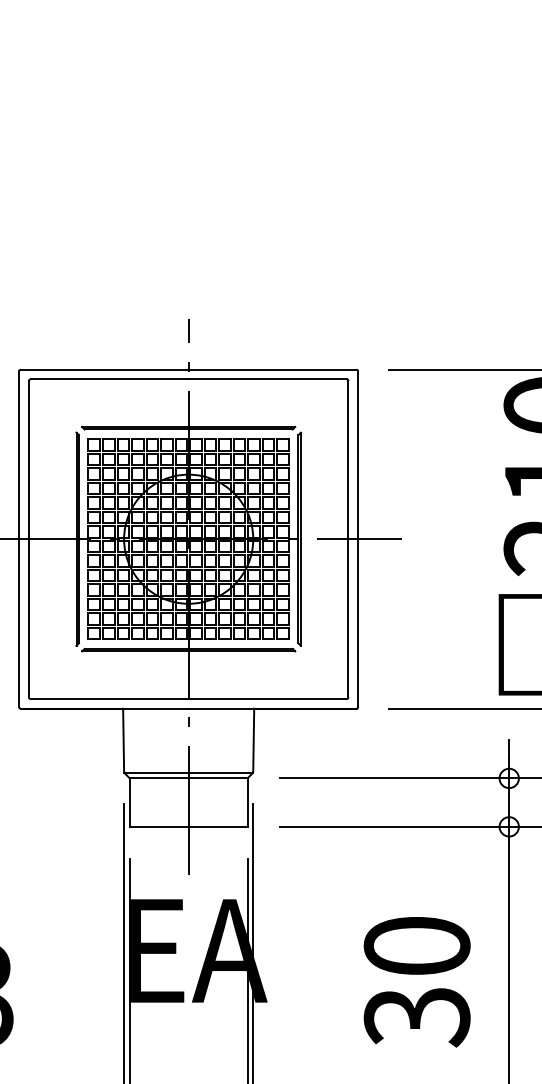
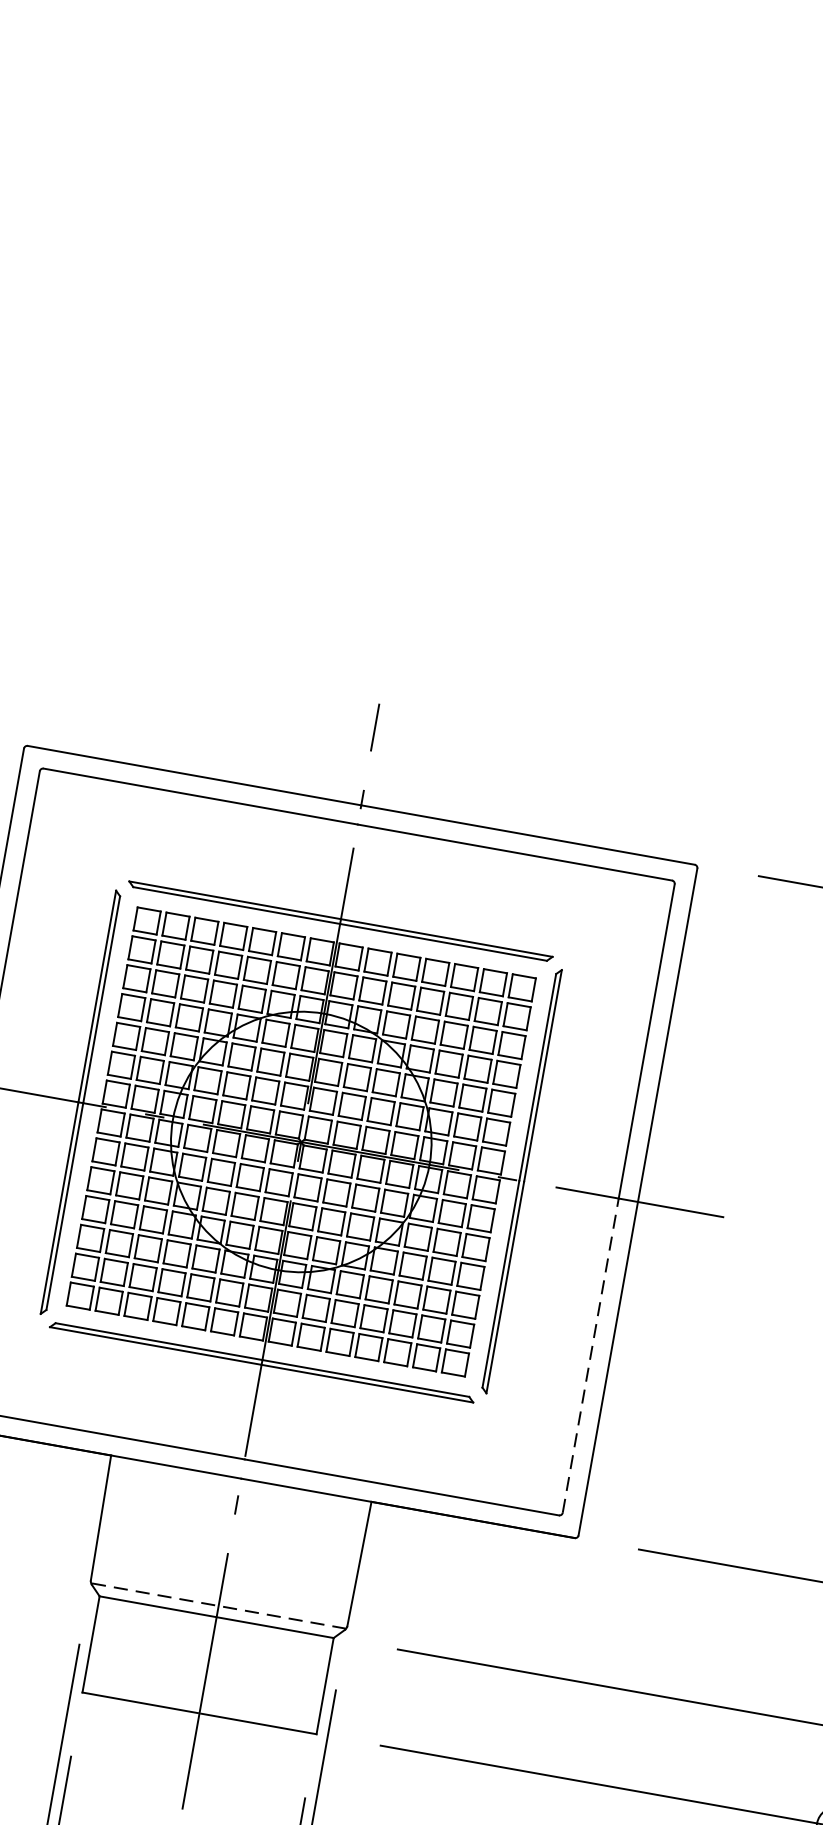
line: (348, 617) -> (591, 1354), solid -> dashed
line: (188, 772) -> (218, 1605), solid -> dashed

